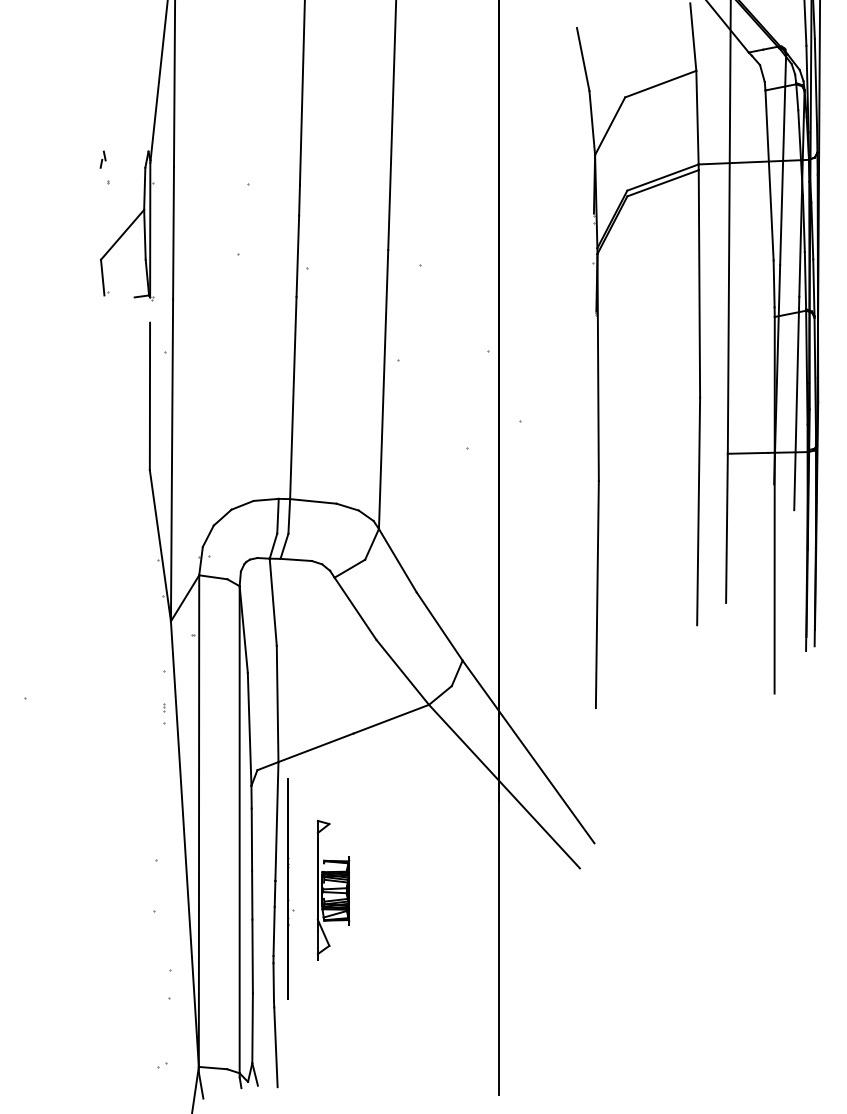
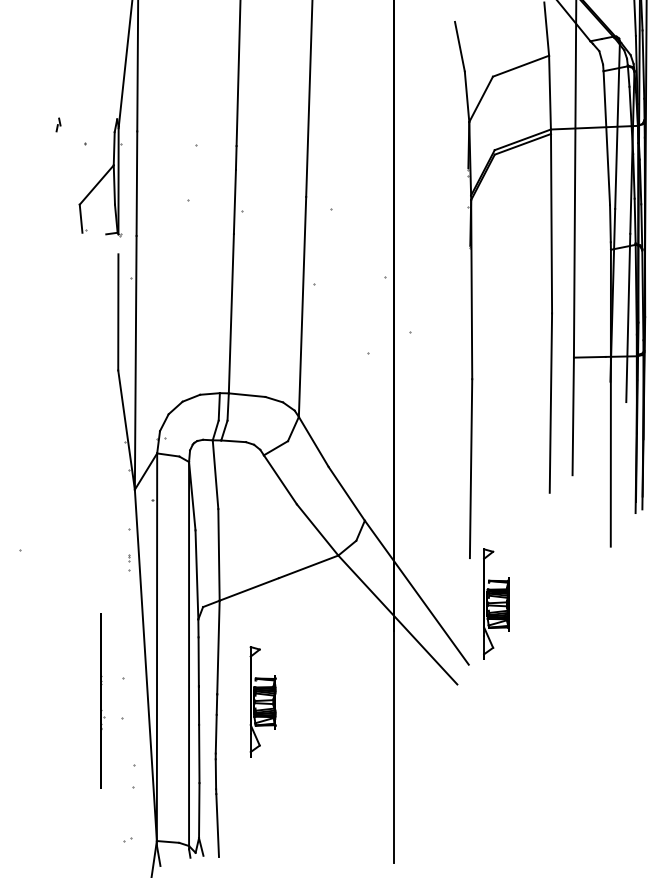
part: (102, 159) -> (58, 124), moved
part: (629, 765) -> (496, 603), added
part: (290, 888) -> (102, 700), moved

